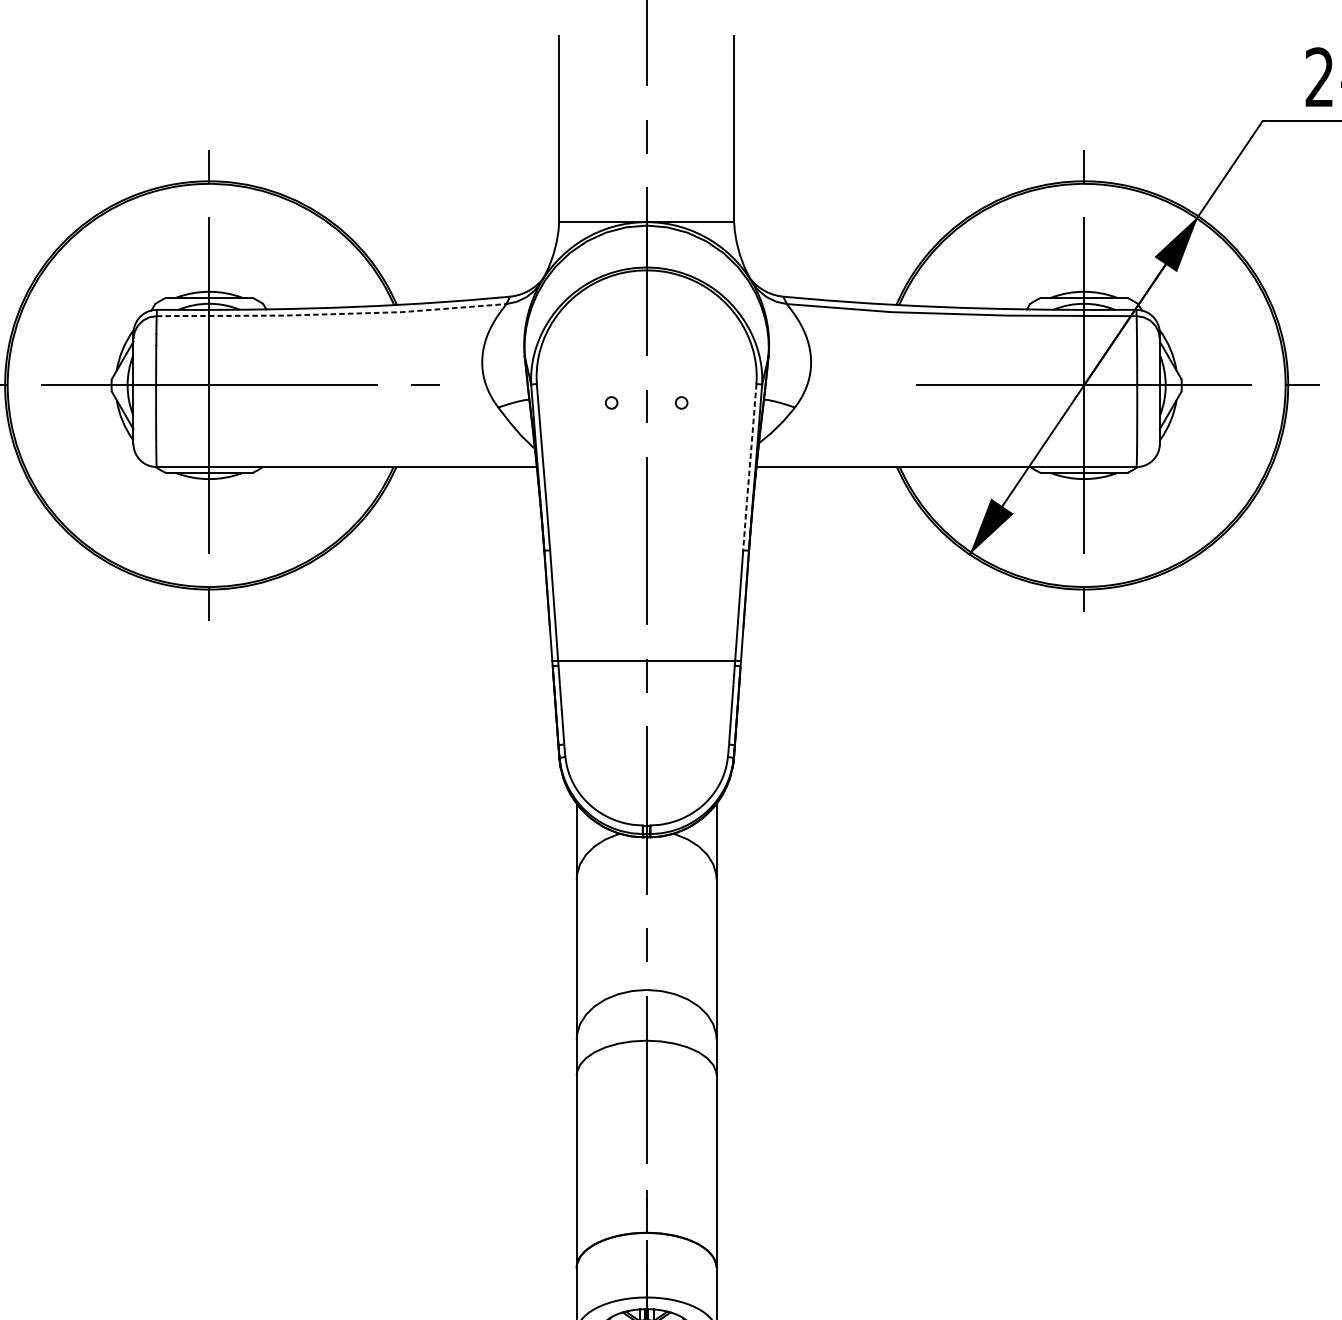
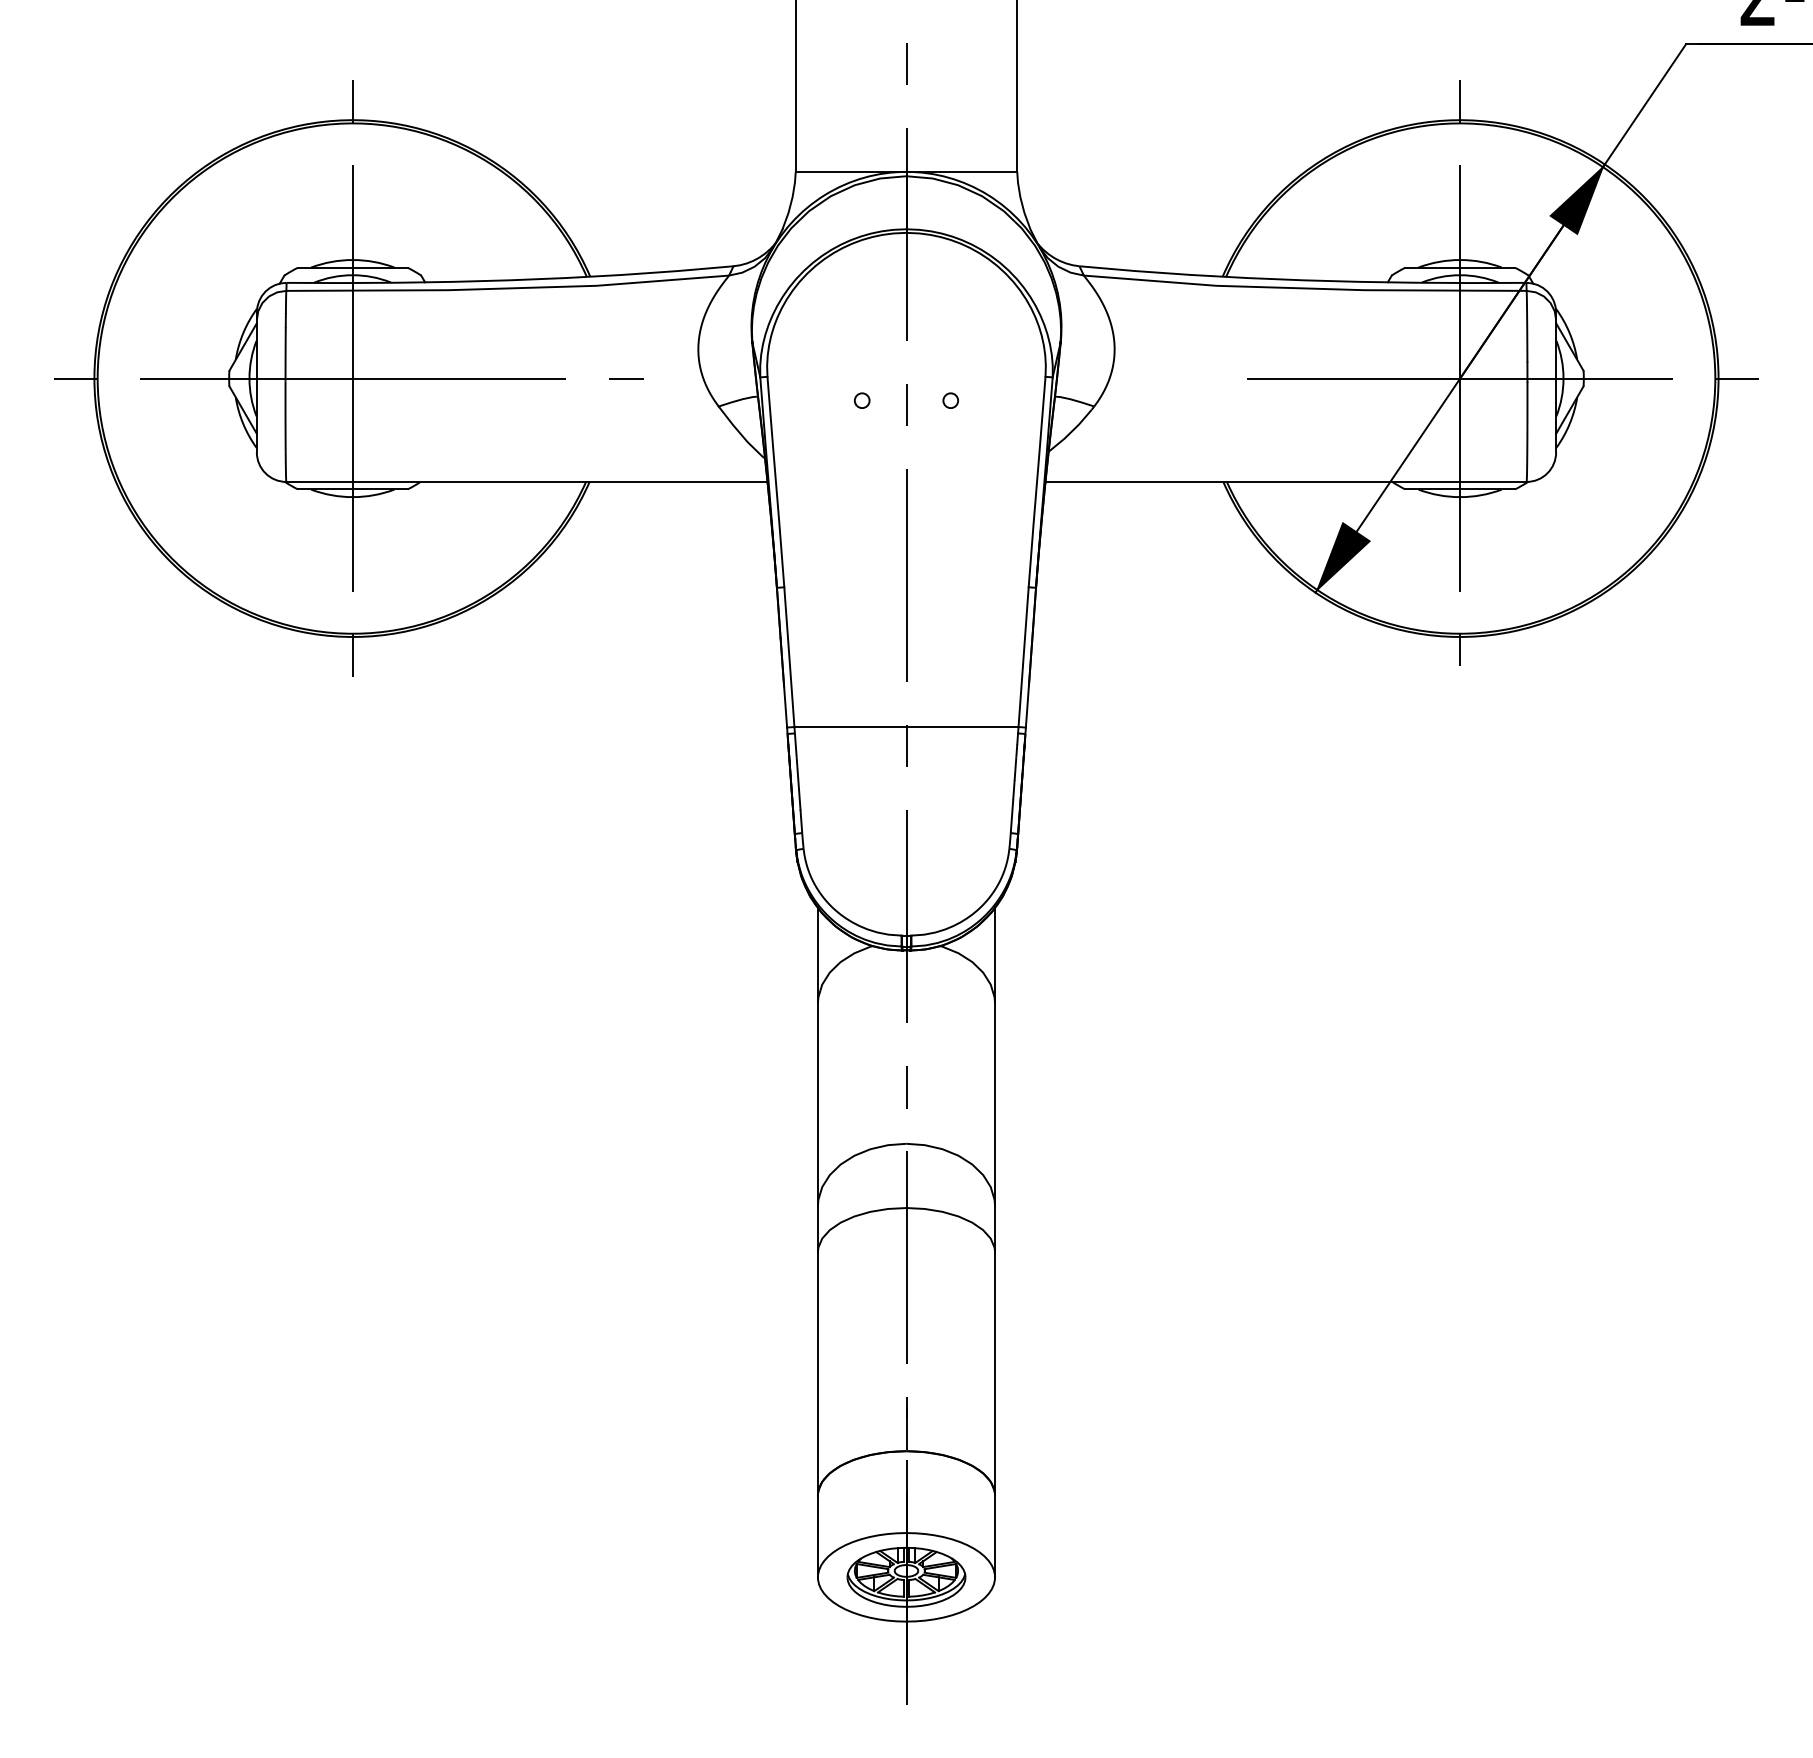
line: (331, 314) -> (507, 288), dashed -> solid
line: (749, 467) -> (1036, 482), dashed -> solid

